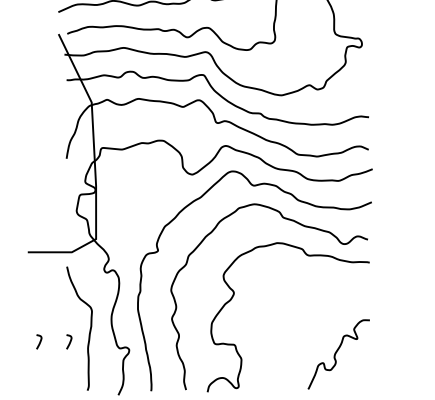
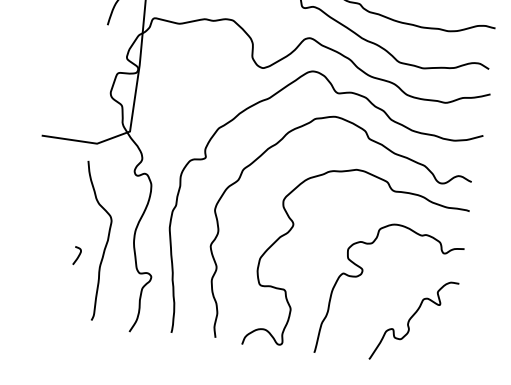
curve: (293, 324) -> (362, 275), added
curve: (39, 341) -> (40, 249), removed

